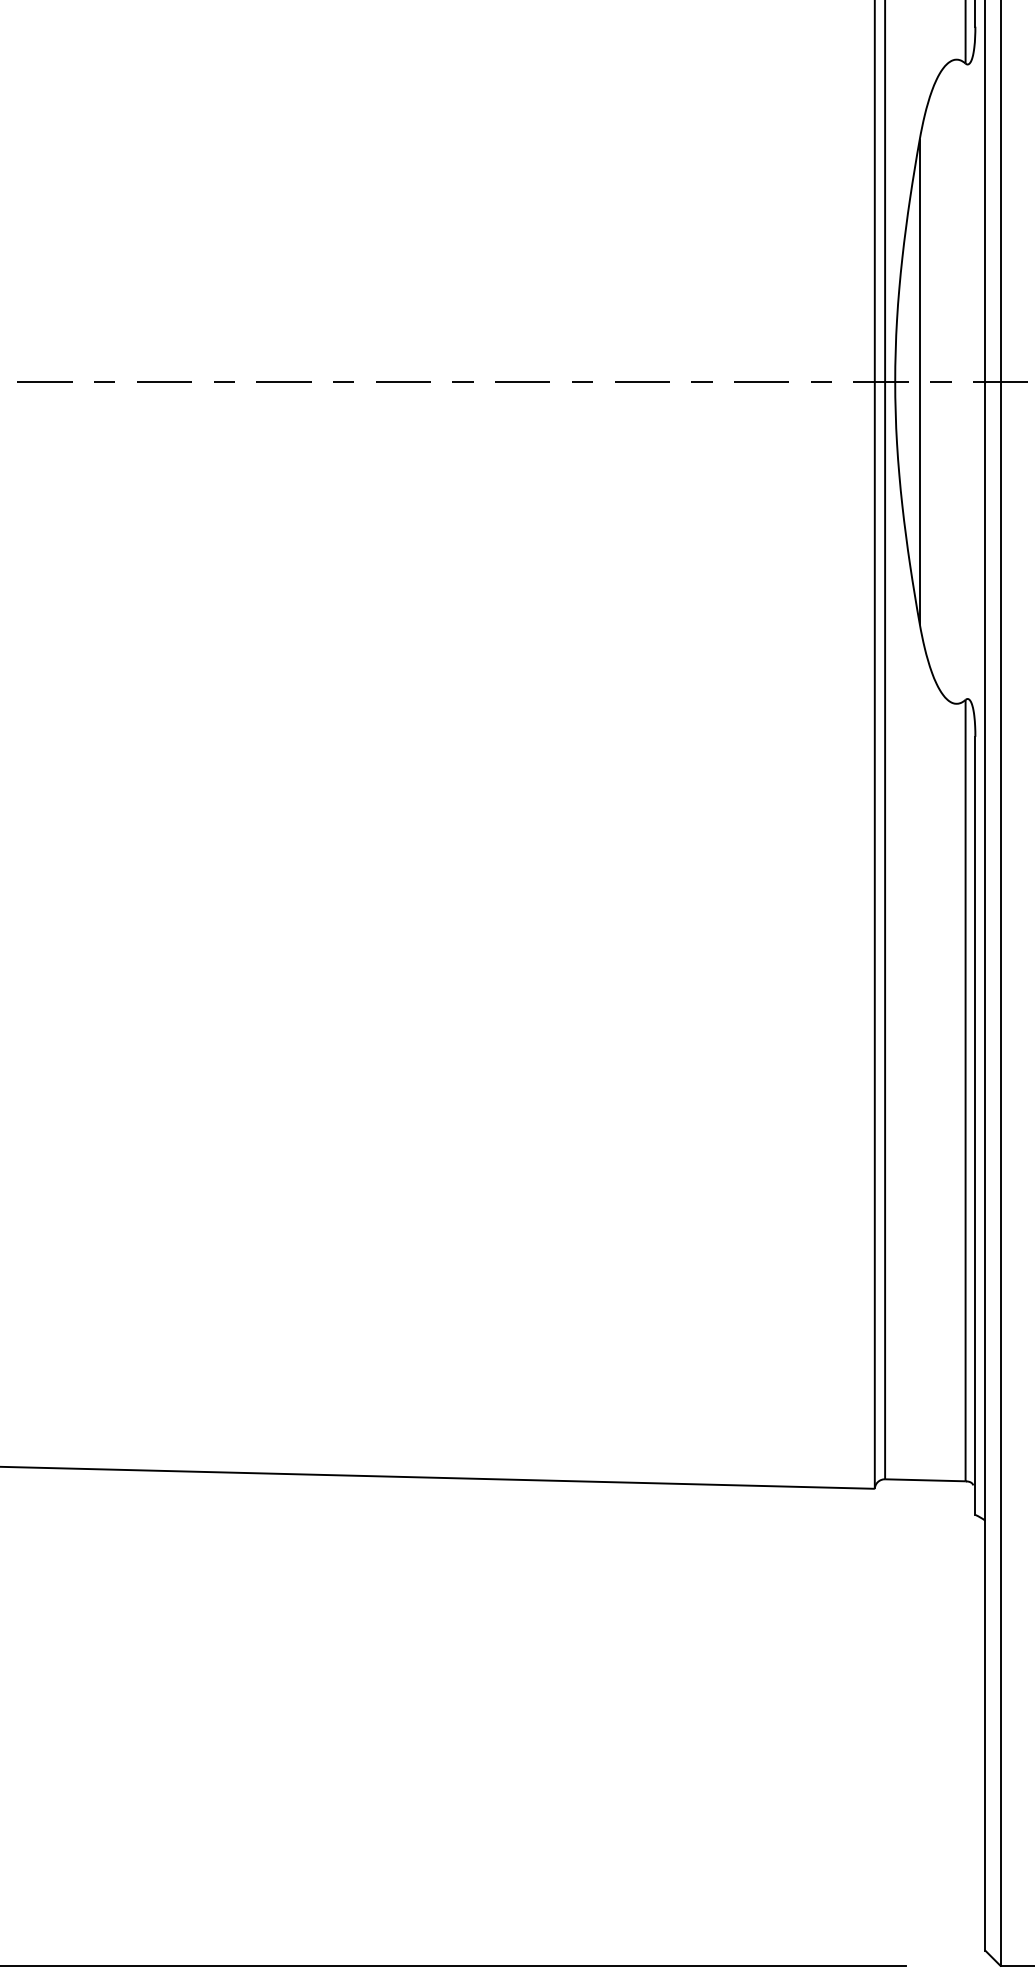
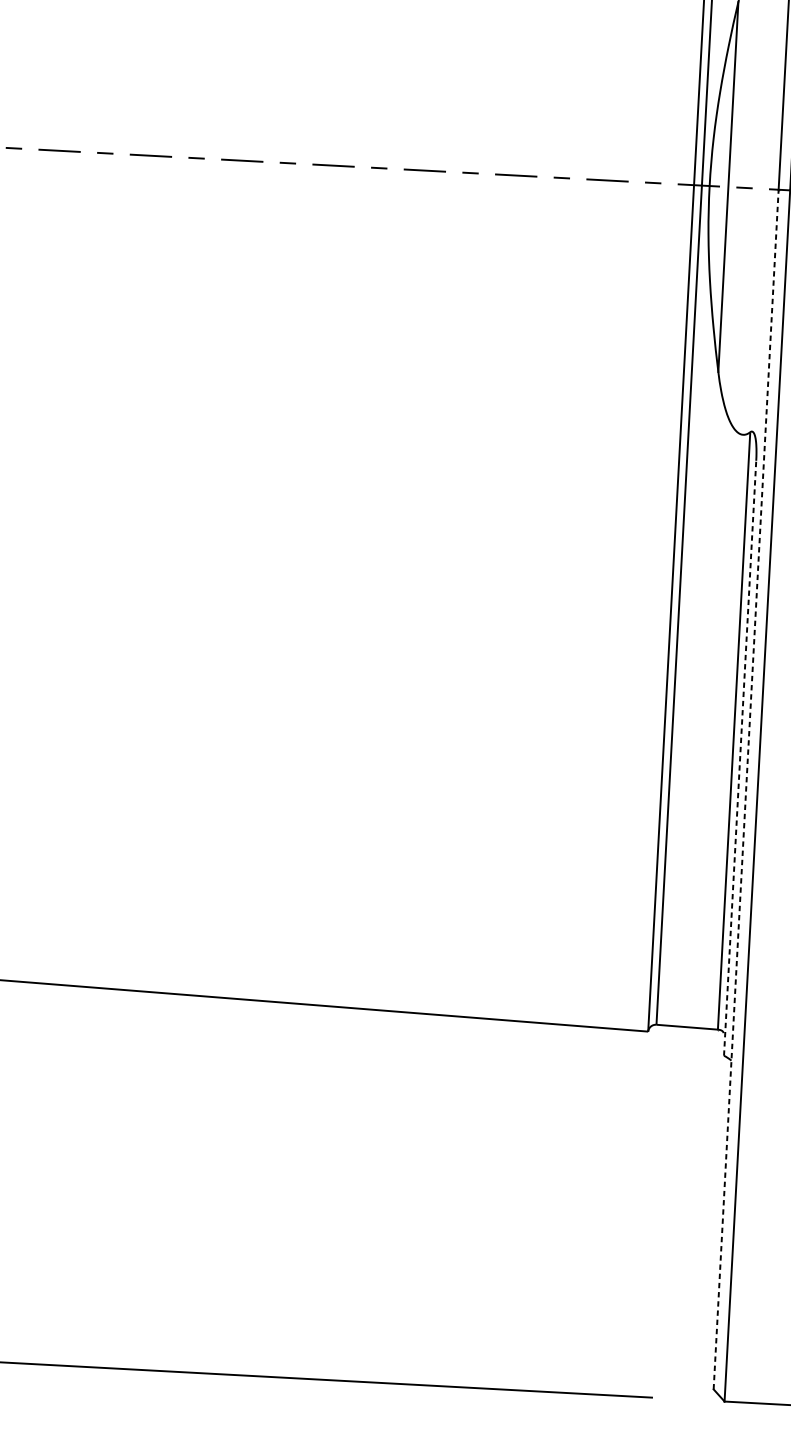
line: (975, 1125) -> (740, 758), solid -> dashed
line: (985, 1166) -> (746, 789), solid -> dashed

